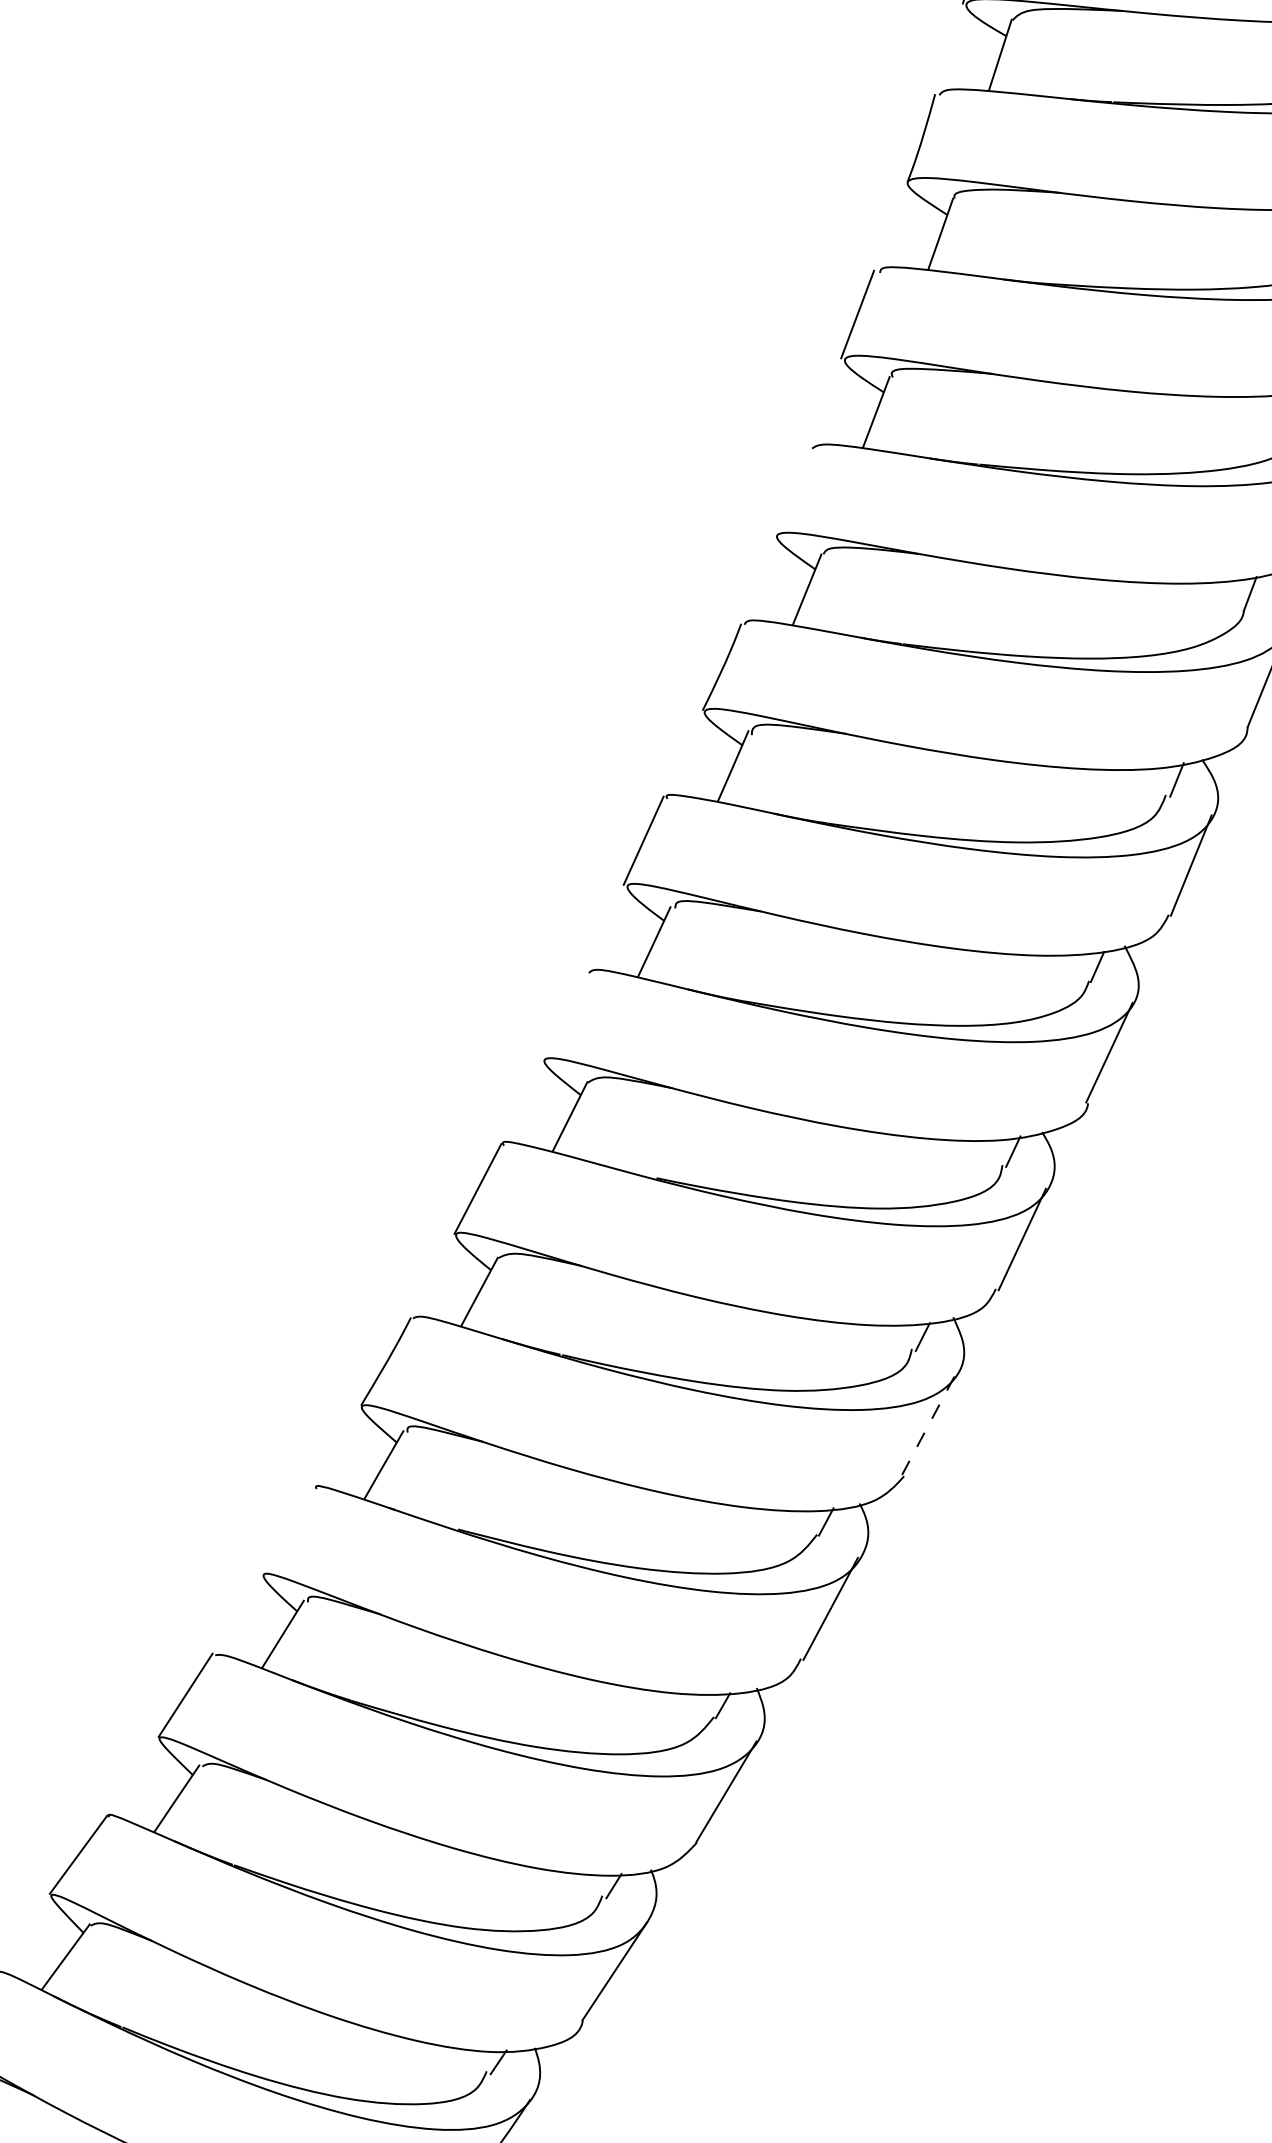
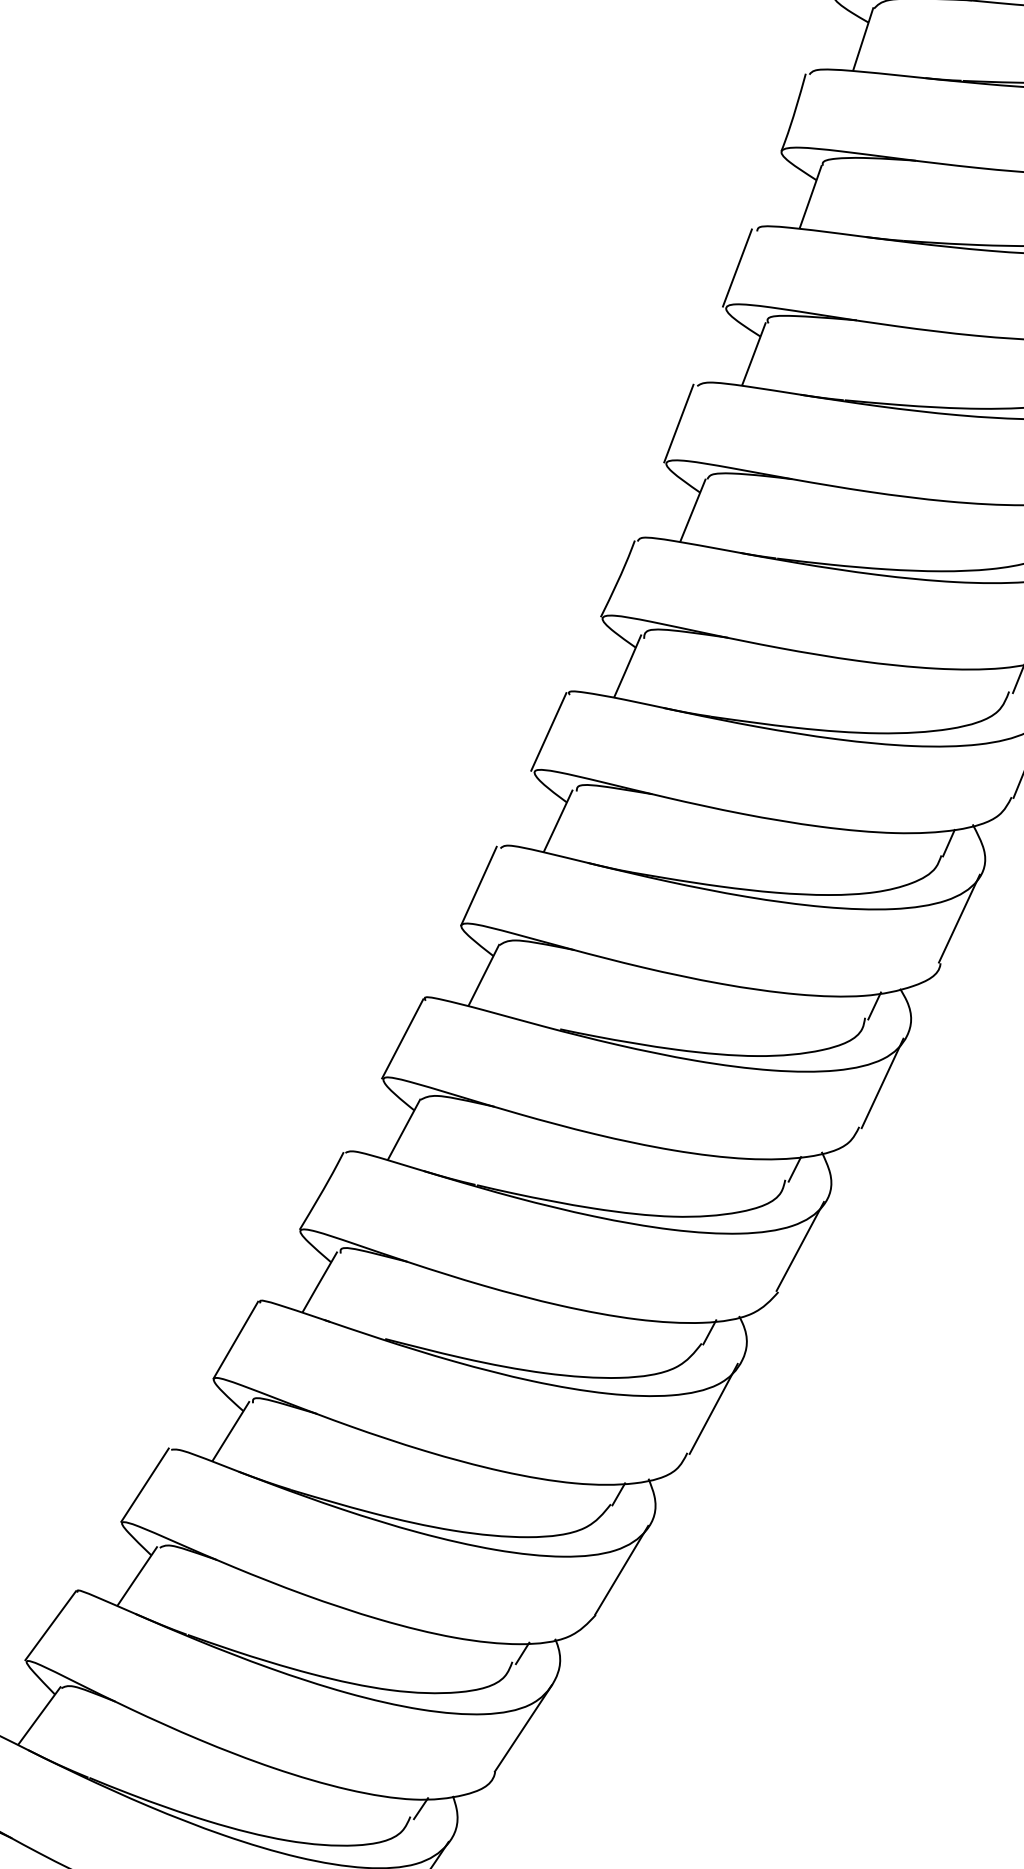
line: (790, 490) -> (678, 423), added
line: (564, 1015) -> (479, 885), added
line: (929, 1424) -> (800, 1246), dashed -> solid
line: (288, 1530) -> (235, 1339), added

